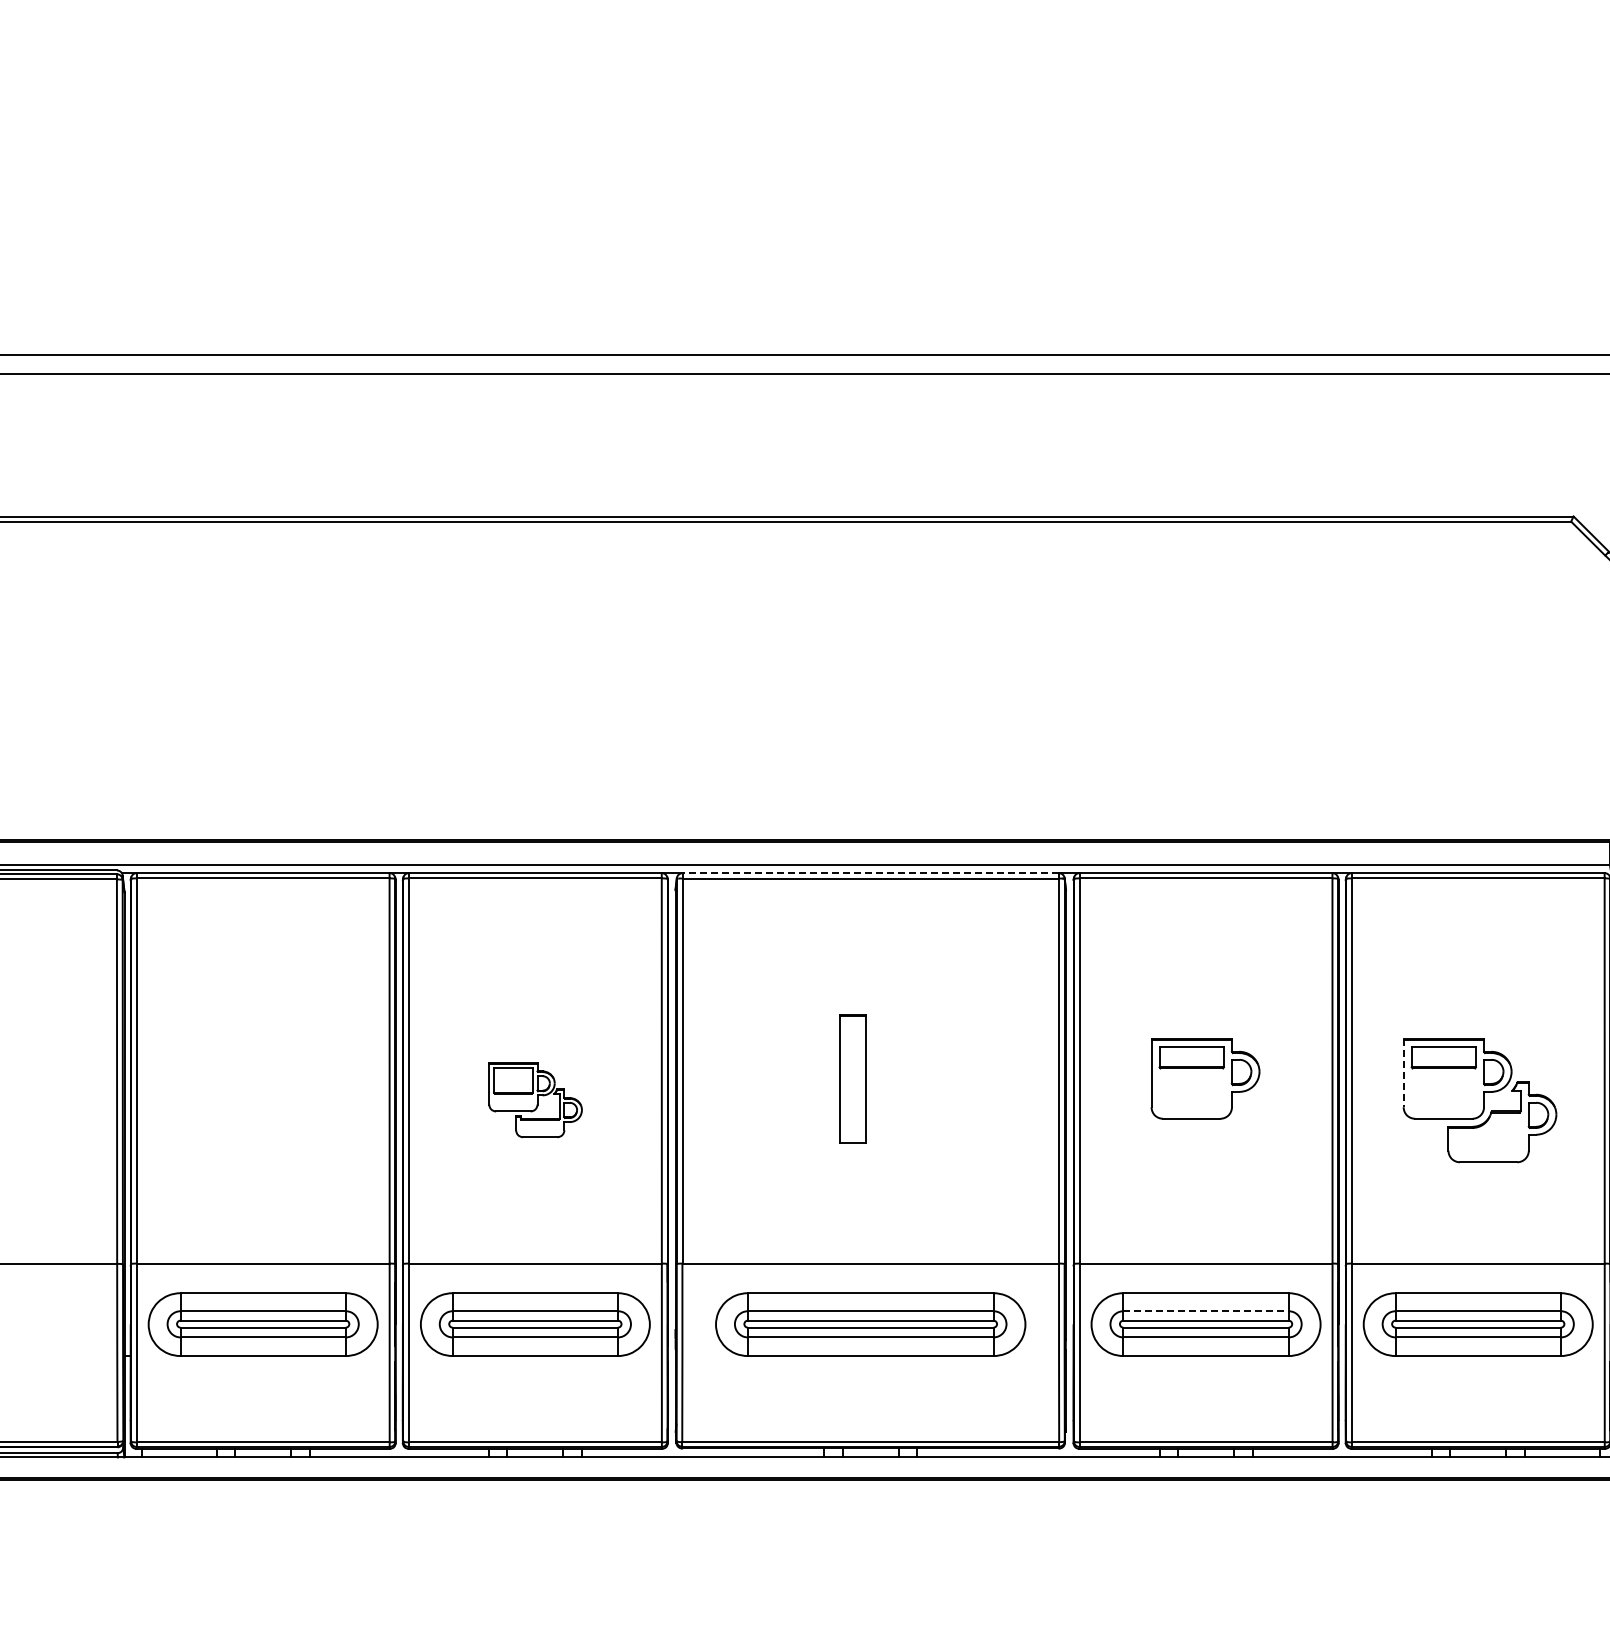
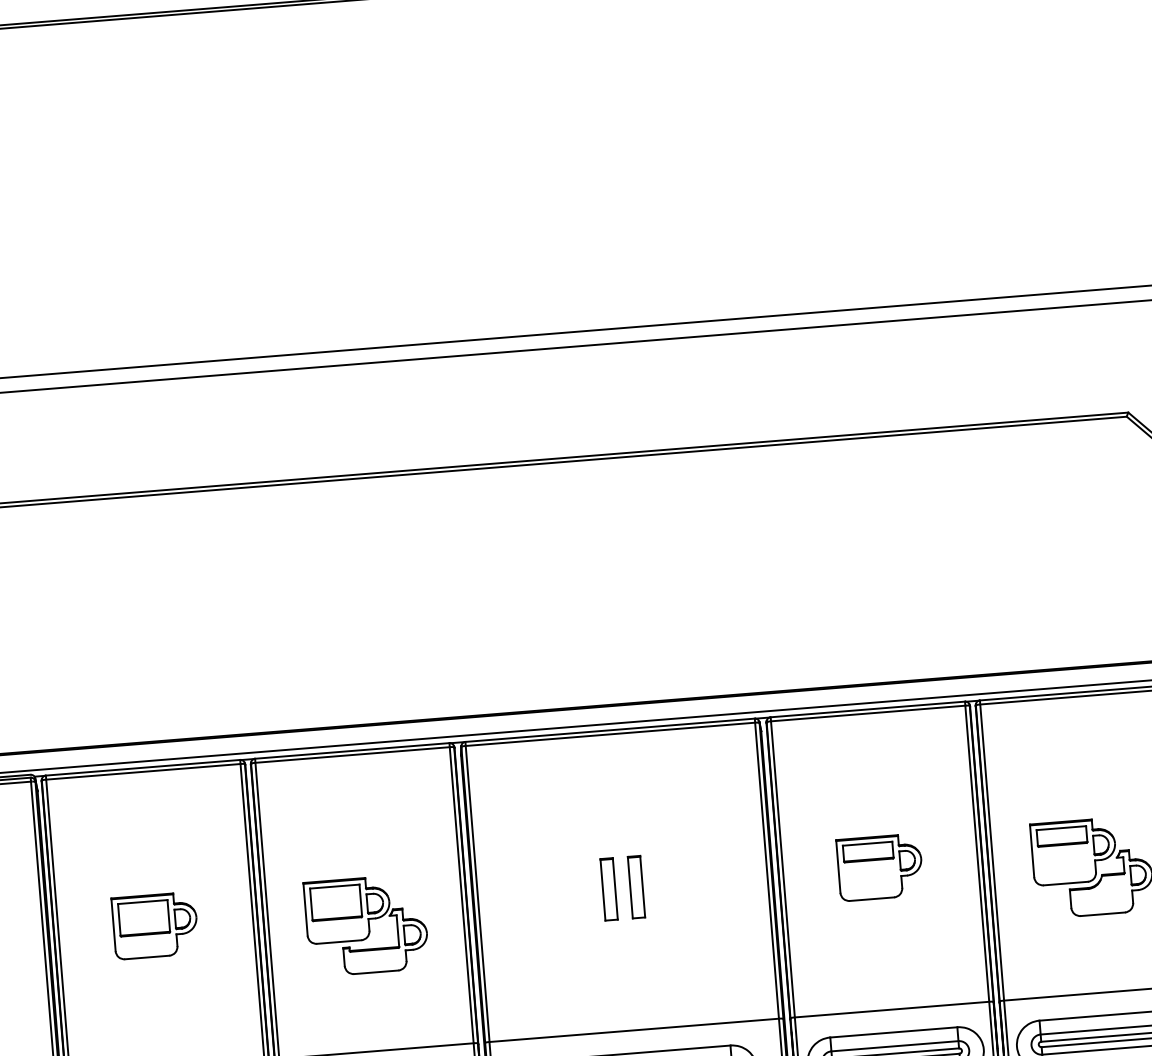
line: (870, 873) -> (609, 730), dashed -> solid
line: (1403, 1073) -> (1032, 851), dashed -> solid
part: (262, 1078) -> (155, 925), added
part: (852, 1078) -> (608, 889), size x0.62
part: (888, 1078) -> (636, 886), added
part: (535, 1100) -> (366, 925), size x1.67
line: (1206, 1311) -> (895, 1046), dashed -> solid

